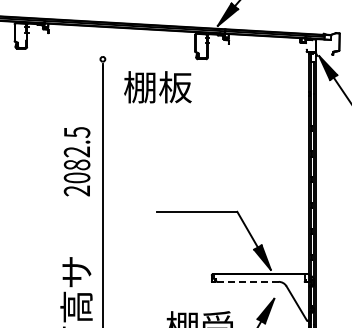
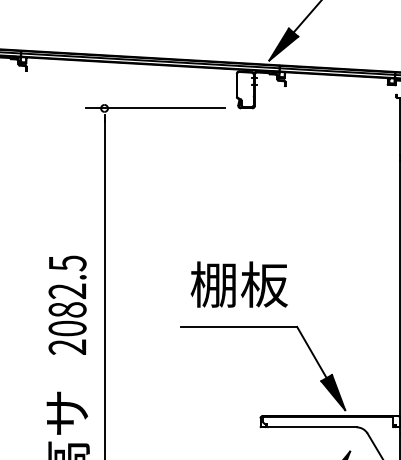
line: (138, 59) -> (155, 108), added
text: (157, 87) -> (238, 284), moved
text: (76, 161) -> (66, 304), moved
line: (248, 281) -> (313, 426), dashed -> solid

